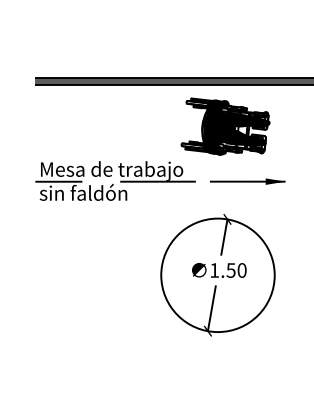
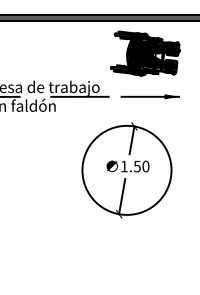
part: (225, 126) -> (145, 53), moved

